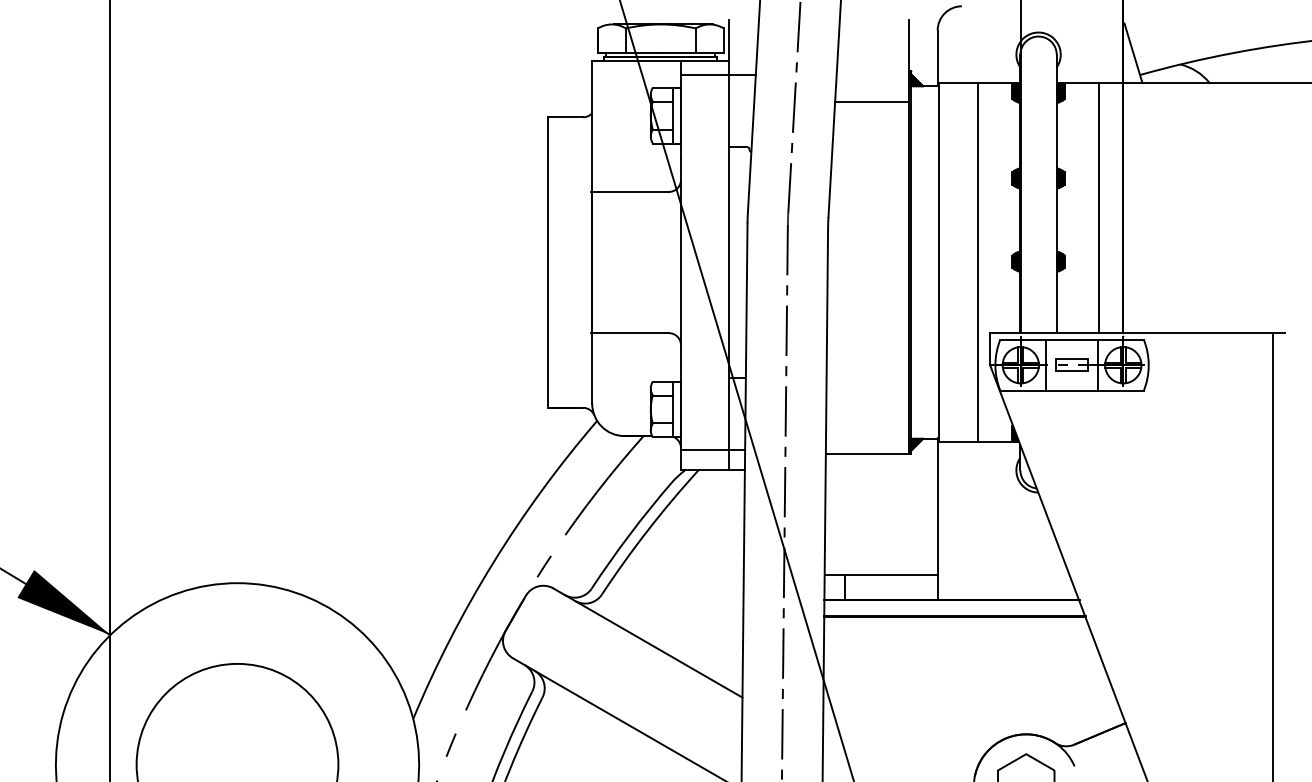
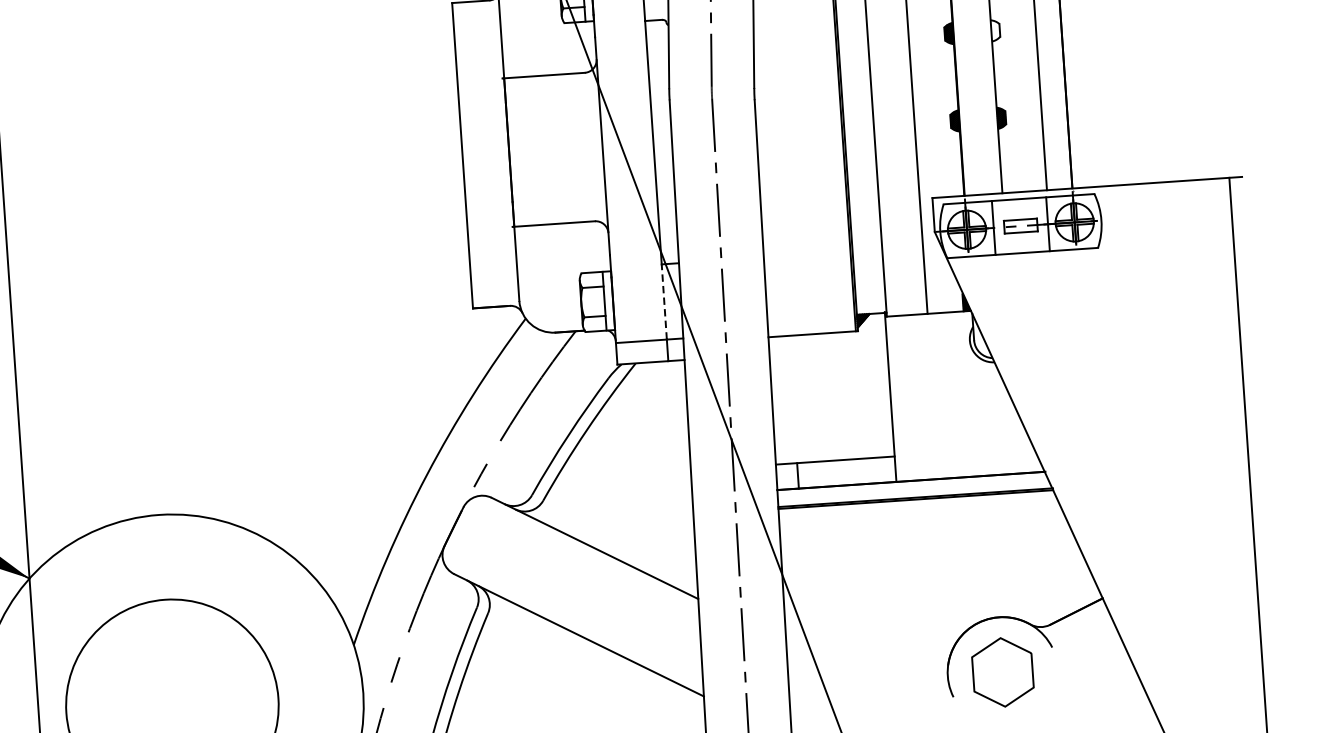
hatch: (1060, 178) -> (995, 30), removed
line: (729, 414) -> (664, 302), solid -> dashed

